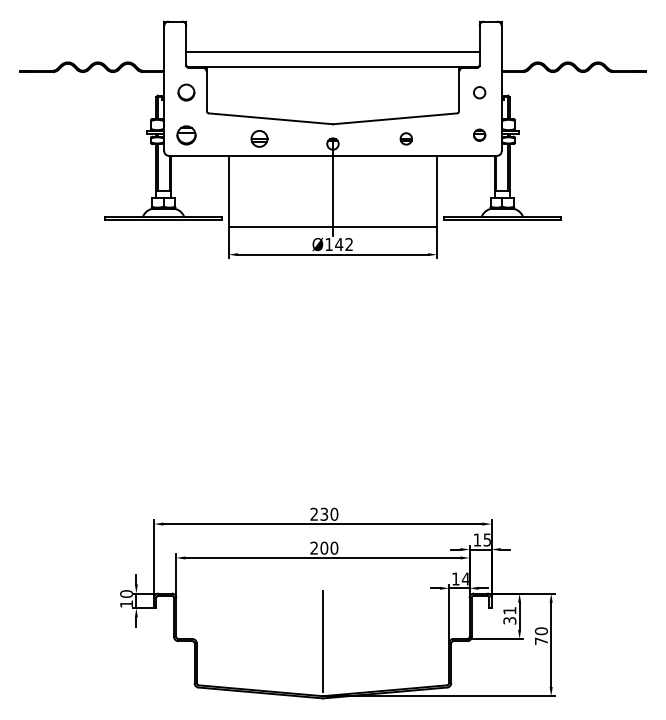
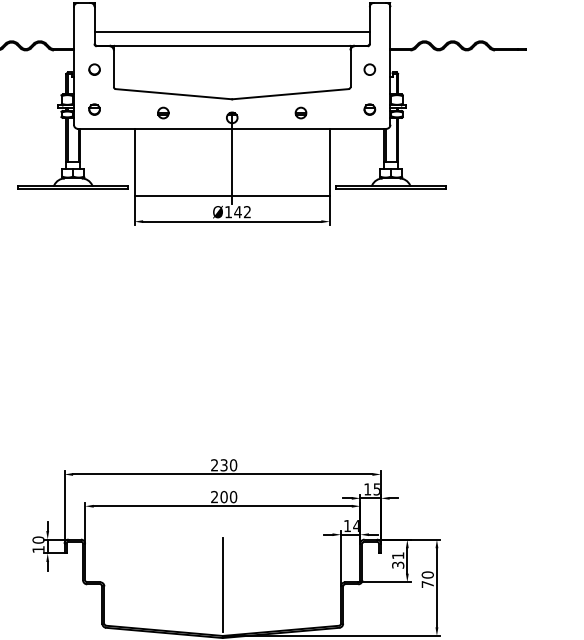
circle: (185, 92) -> (93, 69), size x0.71
part: (185, 134) -> (93, 108), size x0.62
part: (259, 138) -> (163, 112), size x0.71

